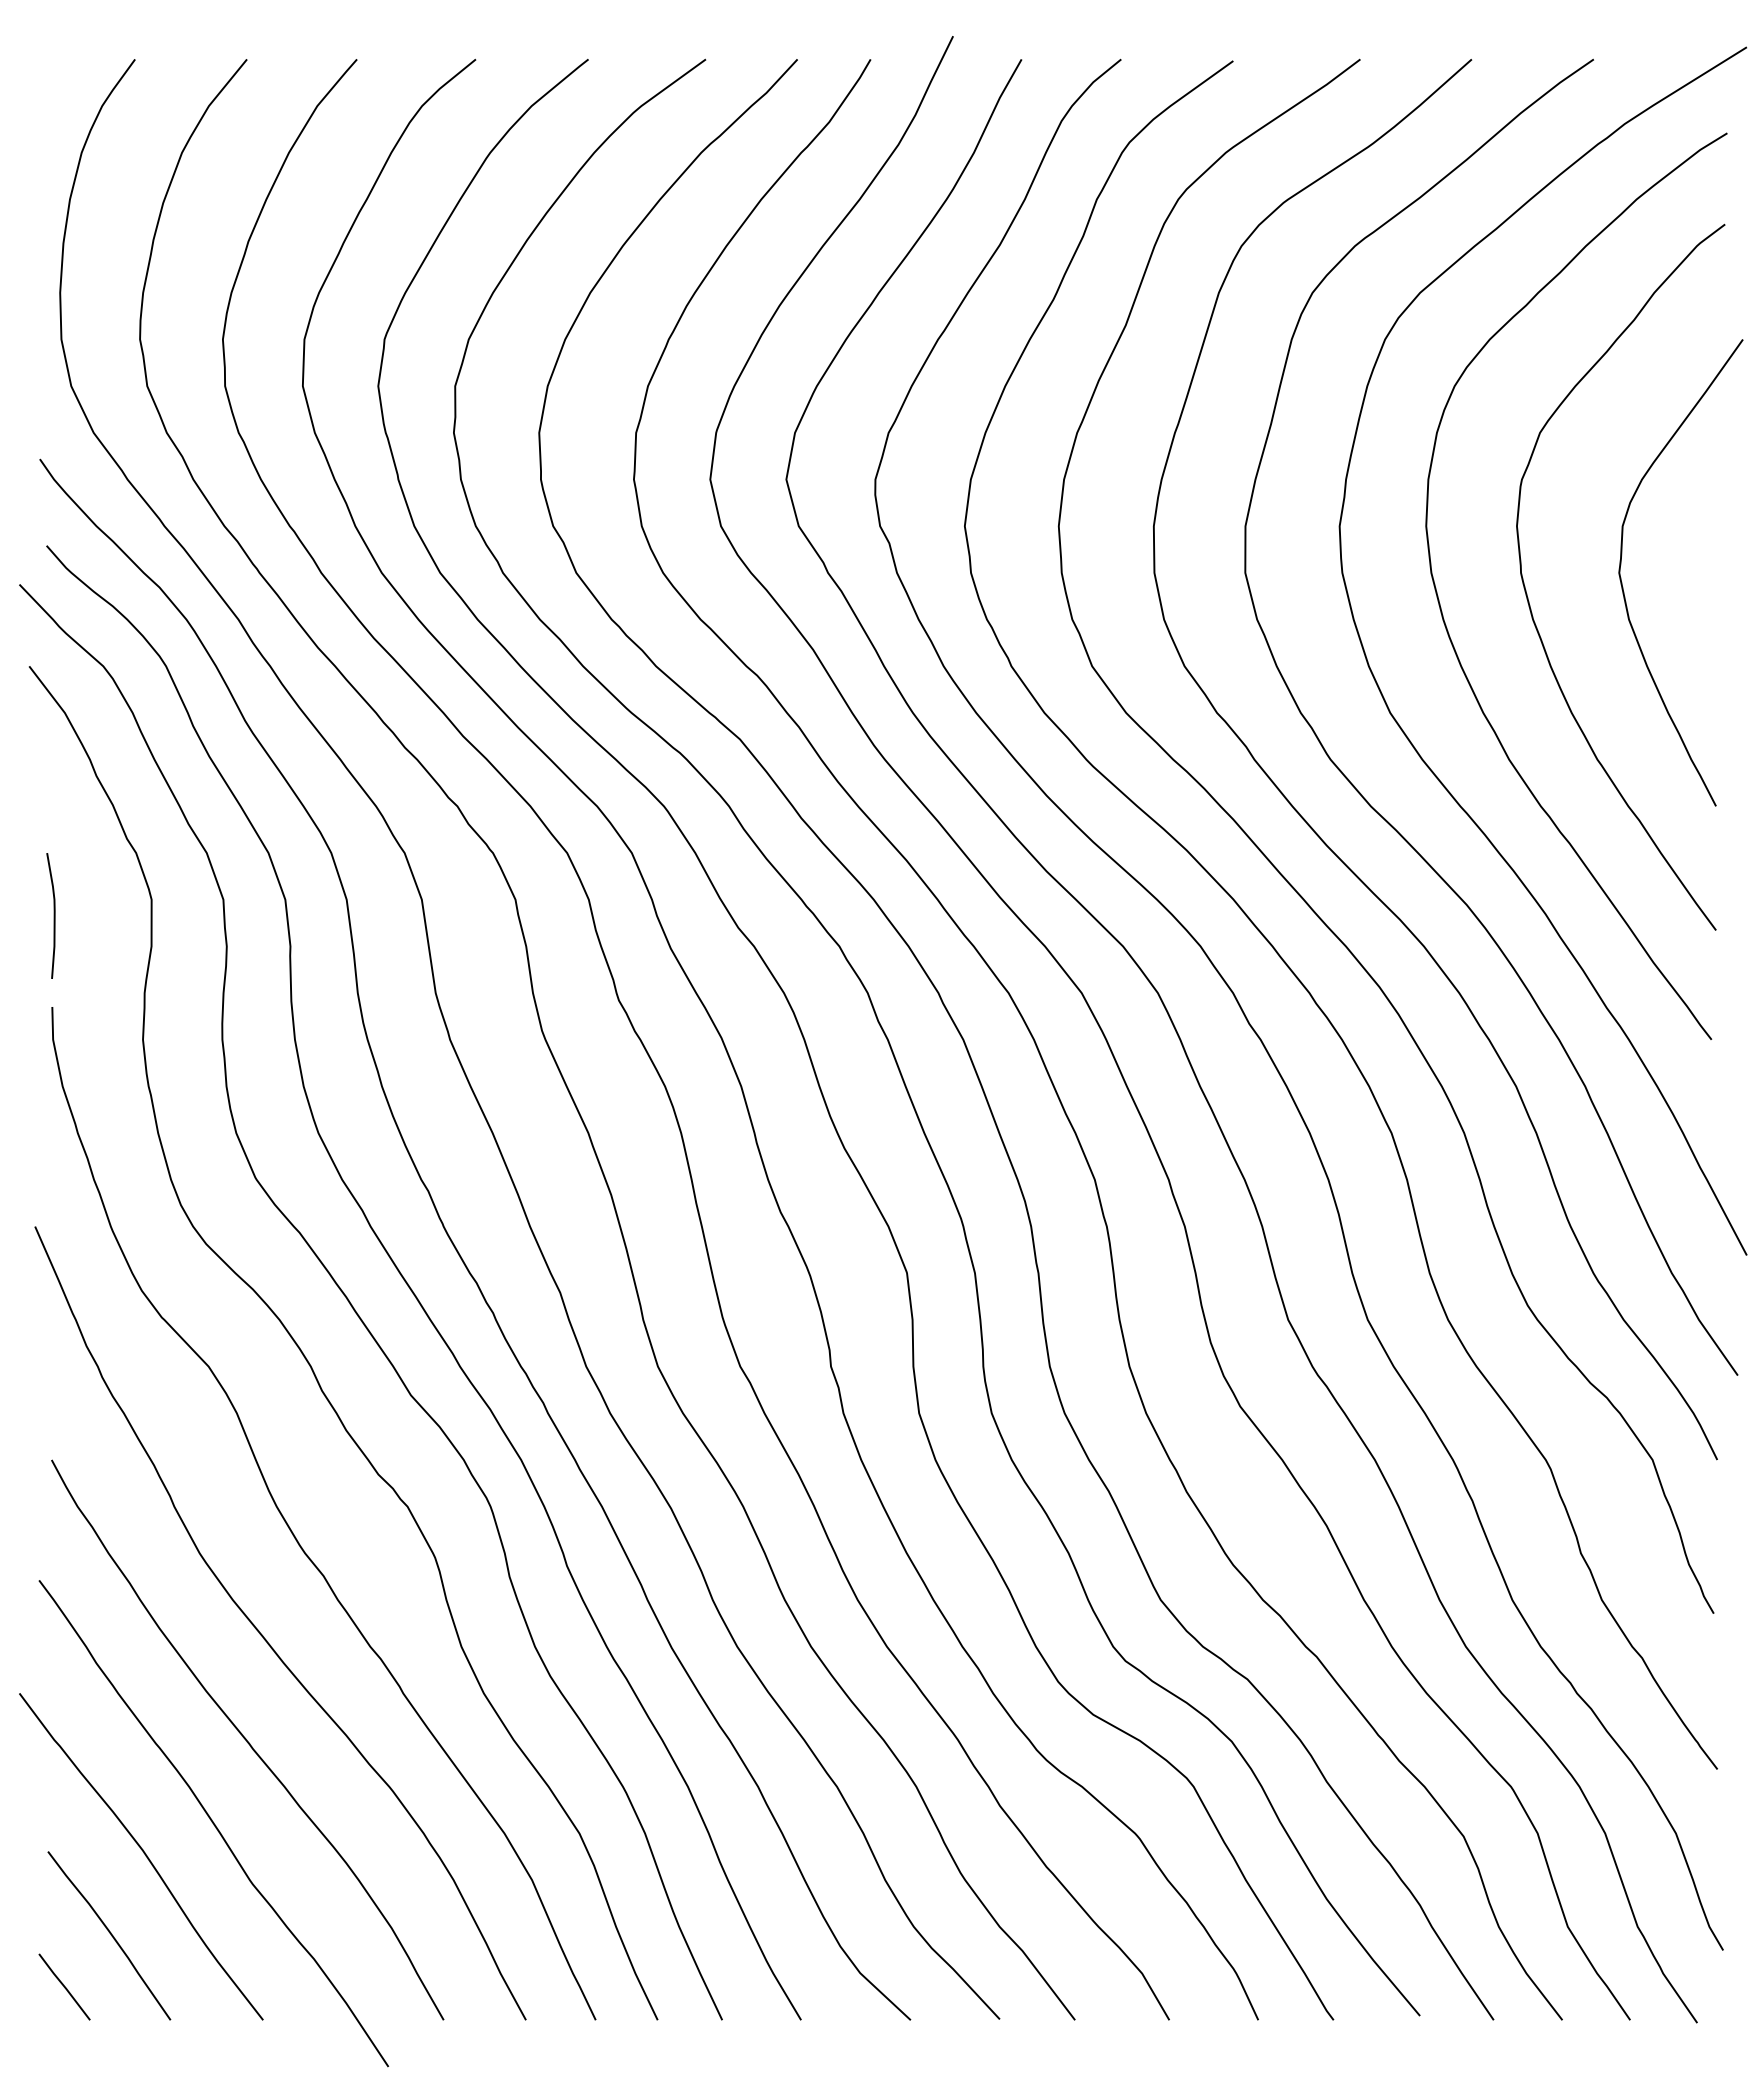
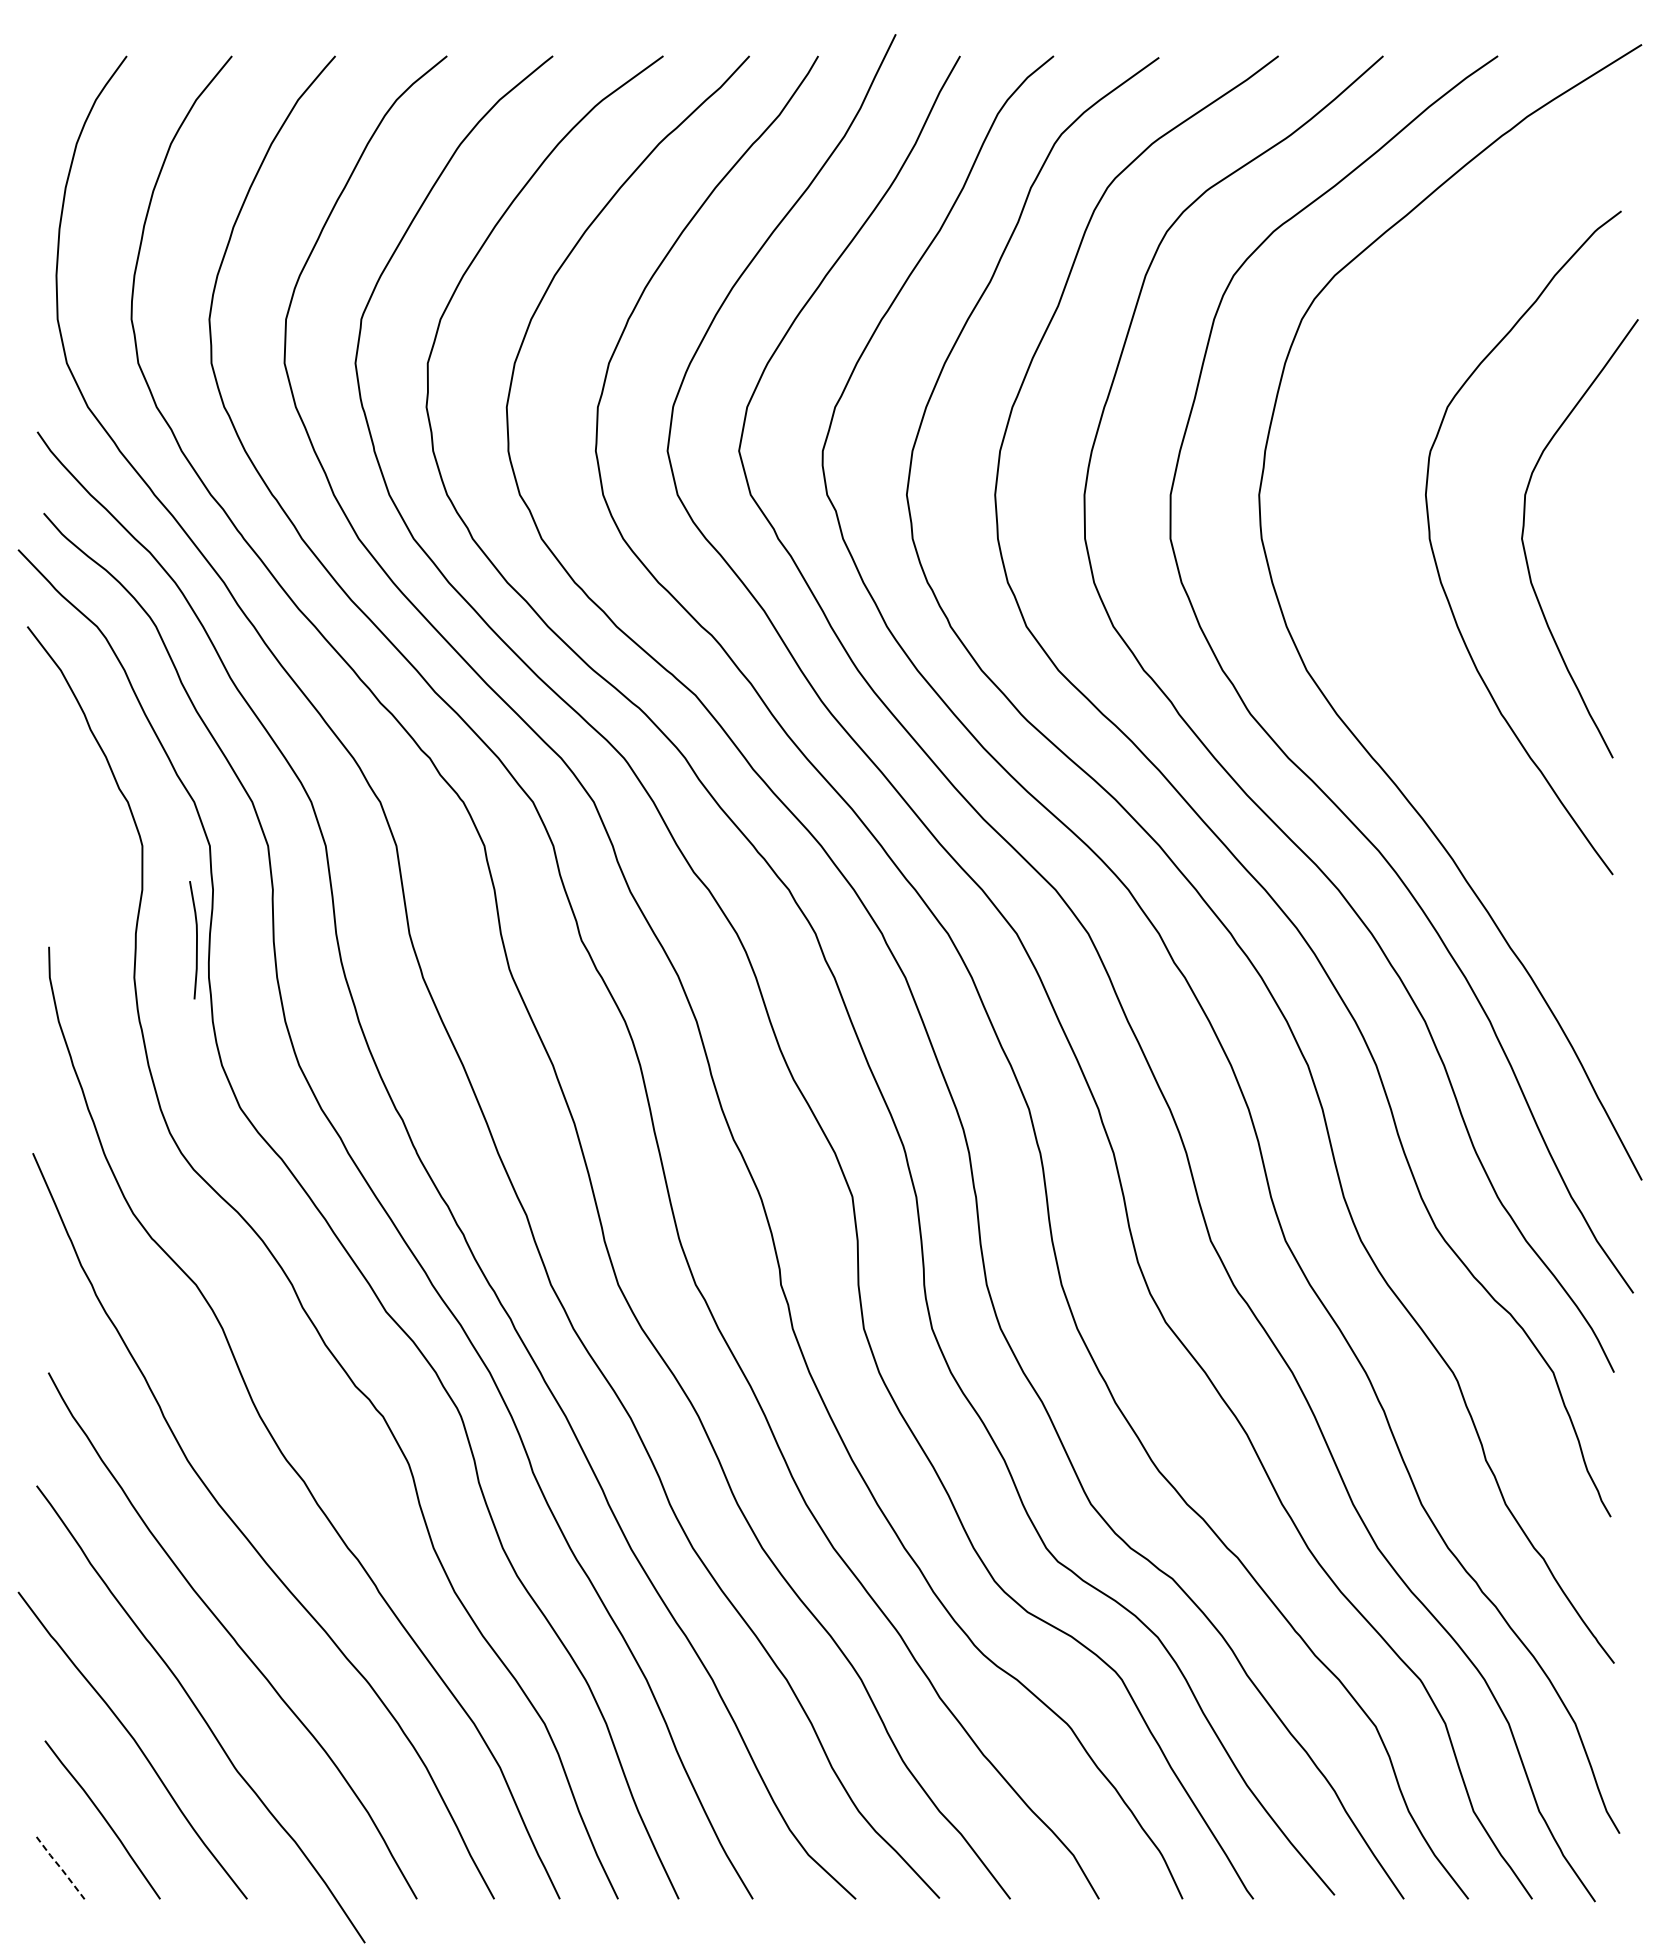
curve: (1447, 627) -> (1360, 590), removed
curve: (53, 915) -> (195, 939), moved
line: (64, 1987) -> (60, 1868), solid -> dashed

